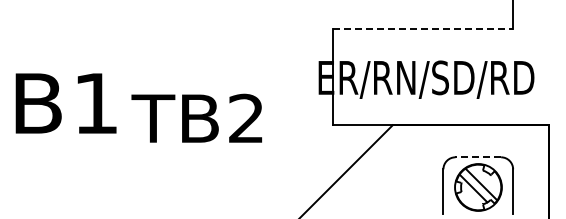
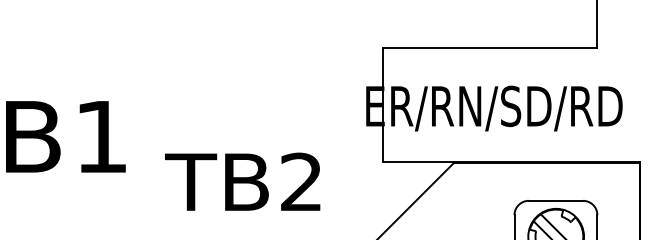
line: (423, 28) -> (490, 47), dashed -> solid
text: (196, 117) -> (242, 180), moved
line: (478, 157) -> (556, 201), dashed -> solid

